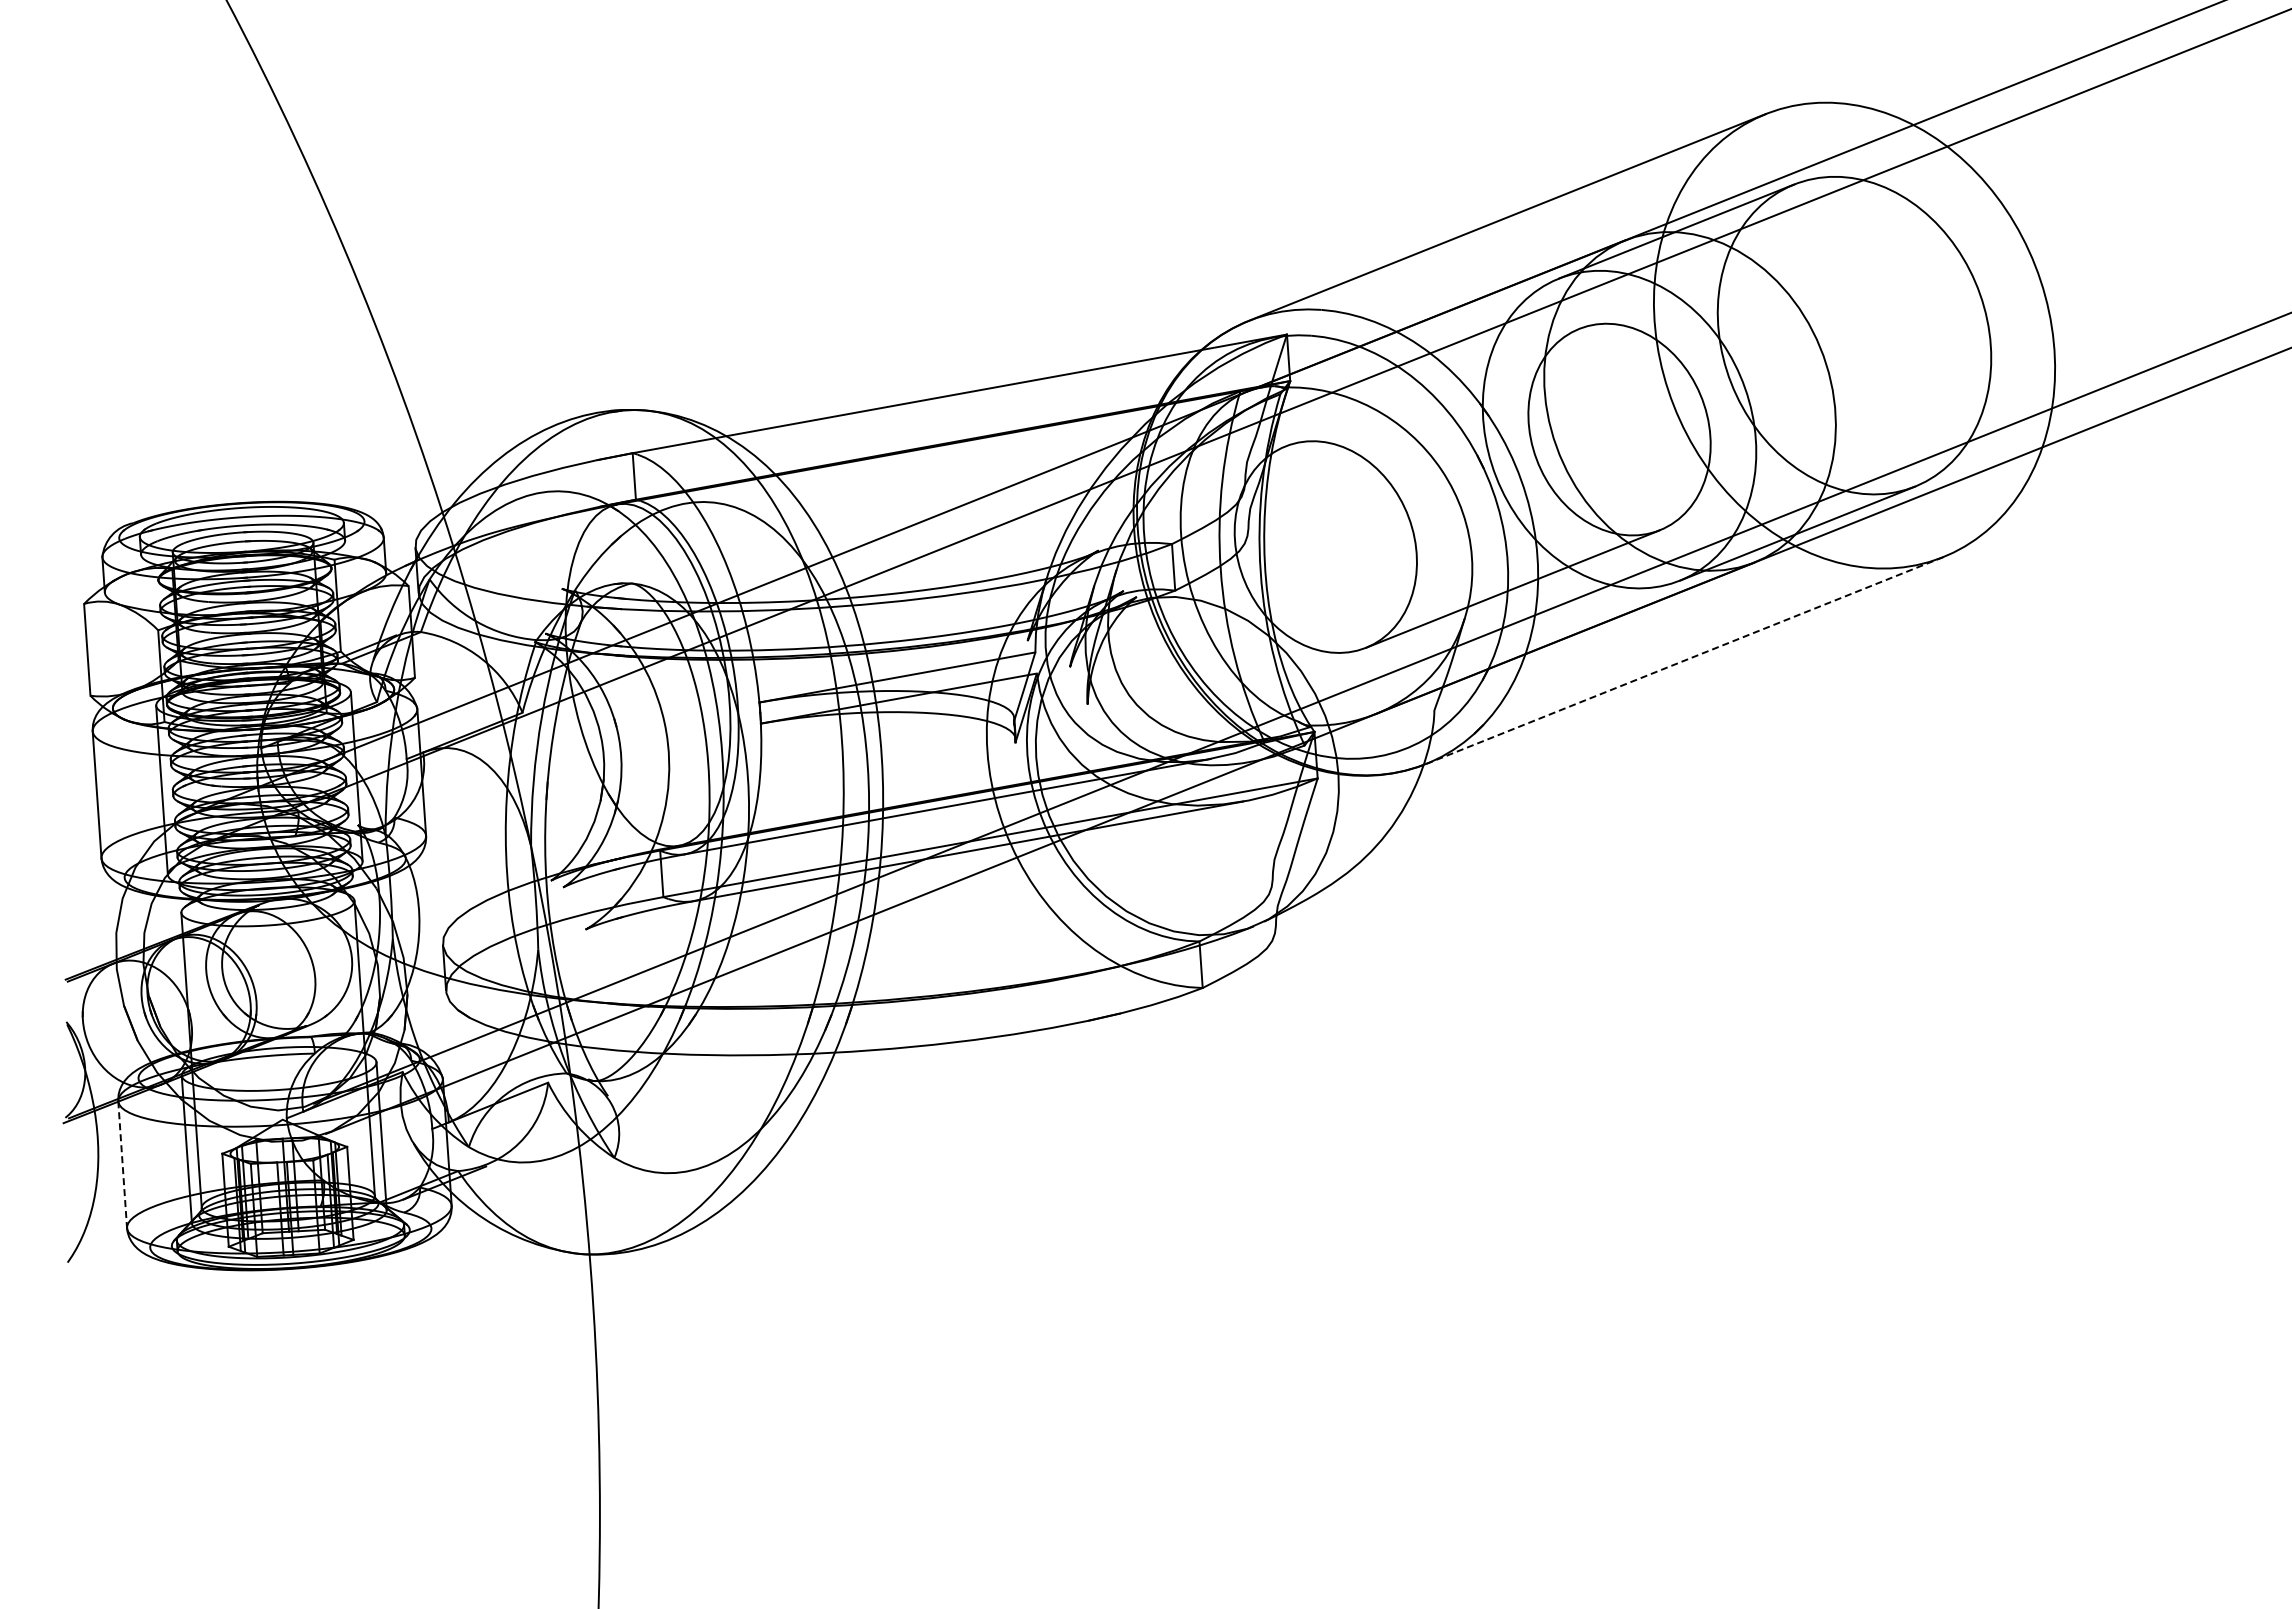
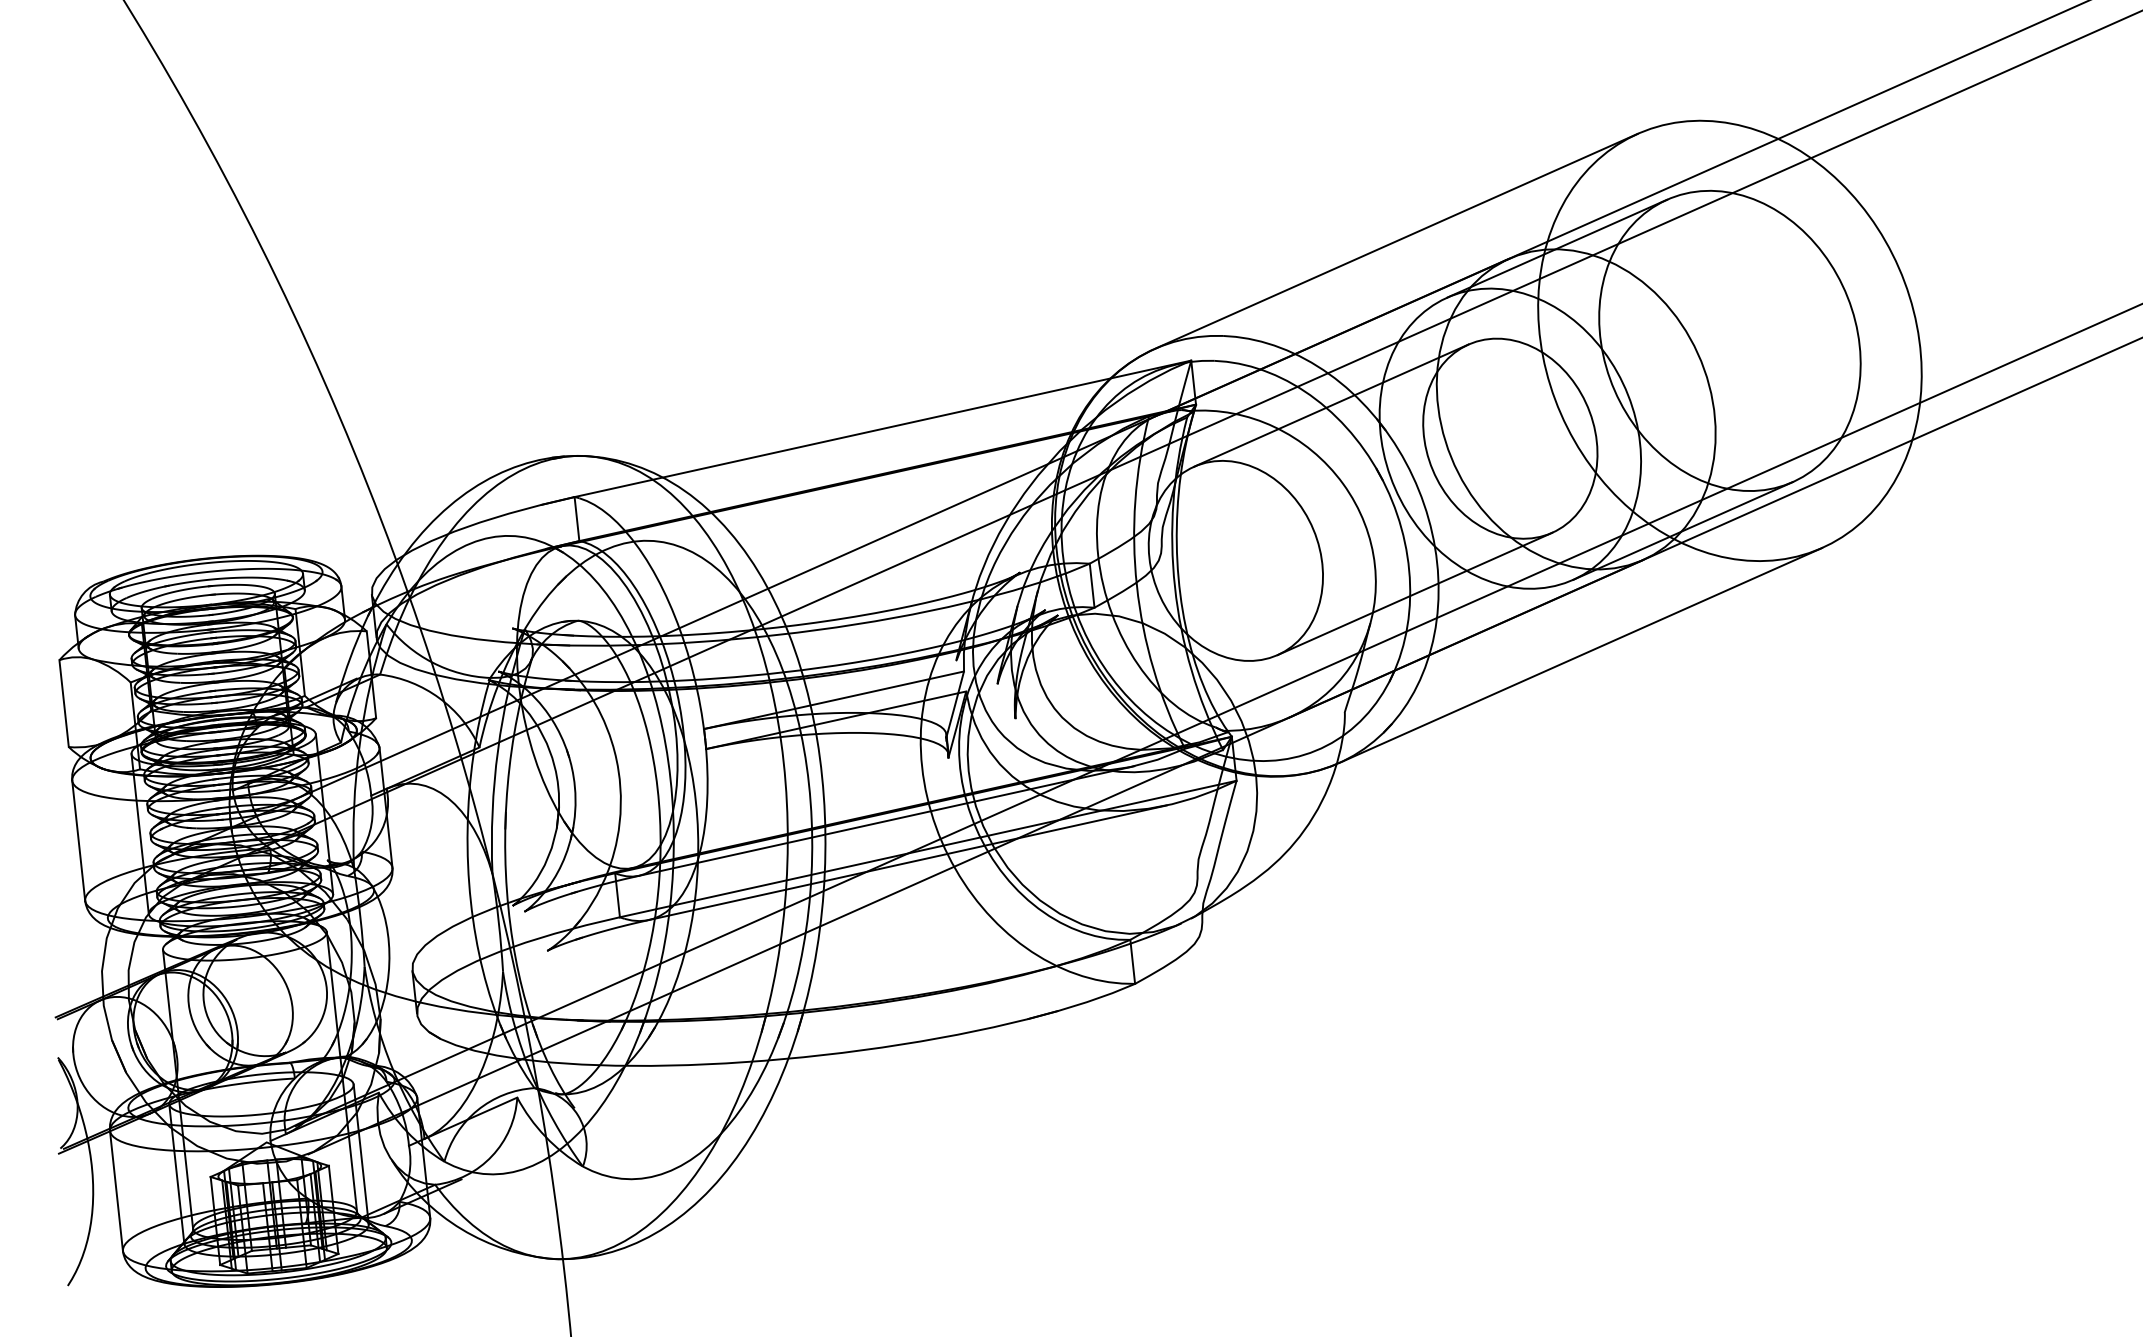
line: (1432, 387) -> (1331, 405), added
line: (1685, 660) -> (1581, 655), dashed -> solid
line: (122, 1164) -> (116, 1190), dashed -> solid

